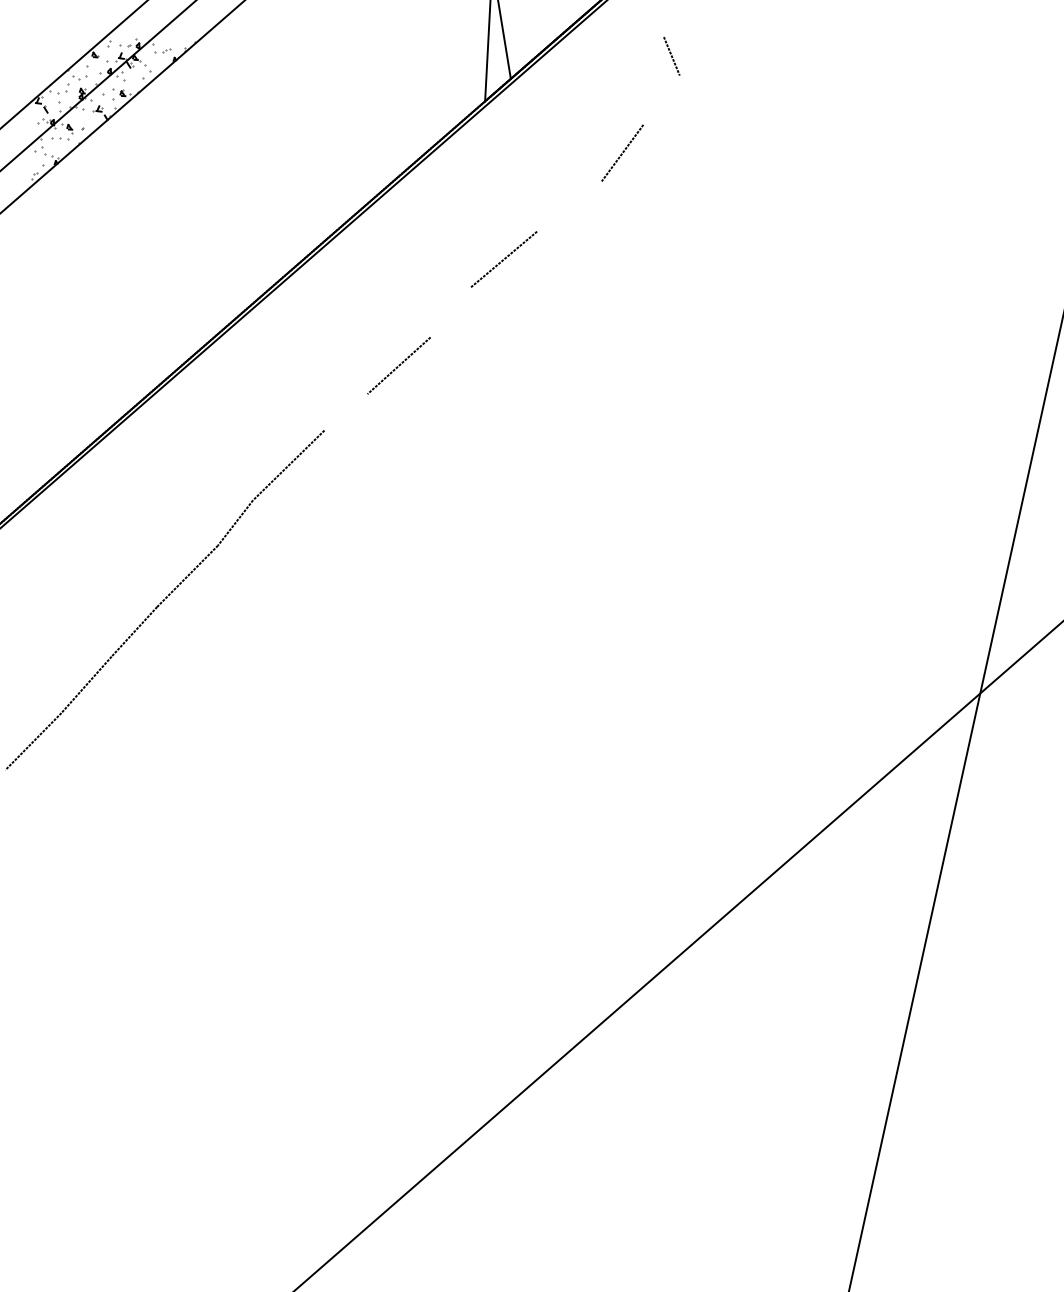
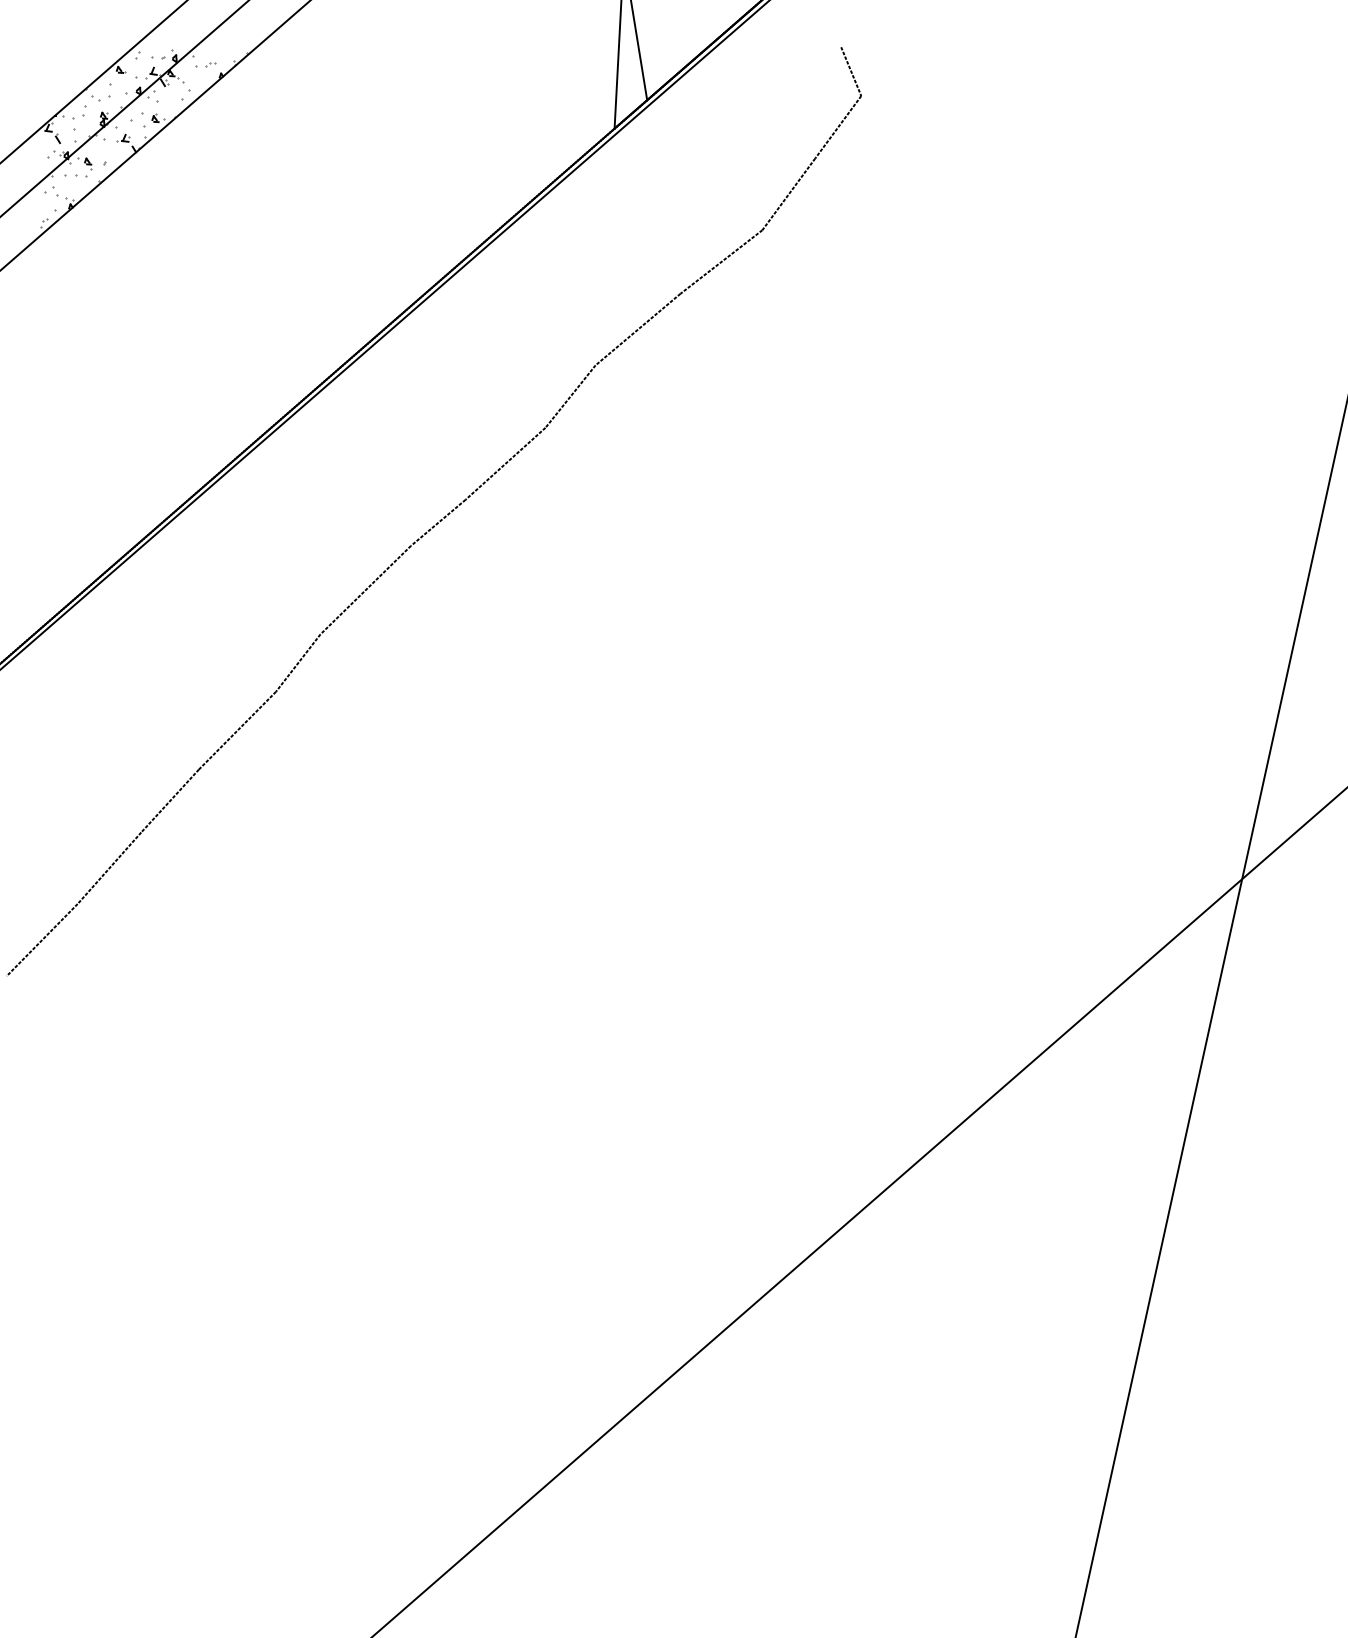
line: (661, 100) -> (838, 127), added
line: (569, 206) -> (721, 261), added
line: (450, 312) -> (570, 396), added
line: (346, 412) -> (438, 522), added

